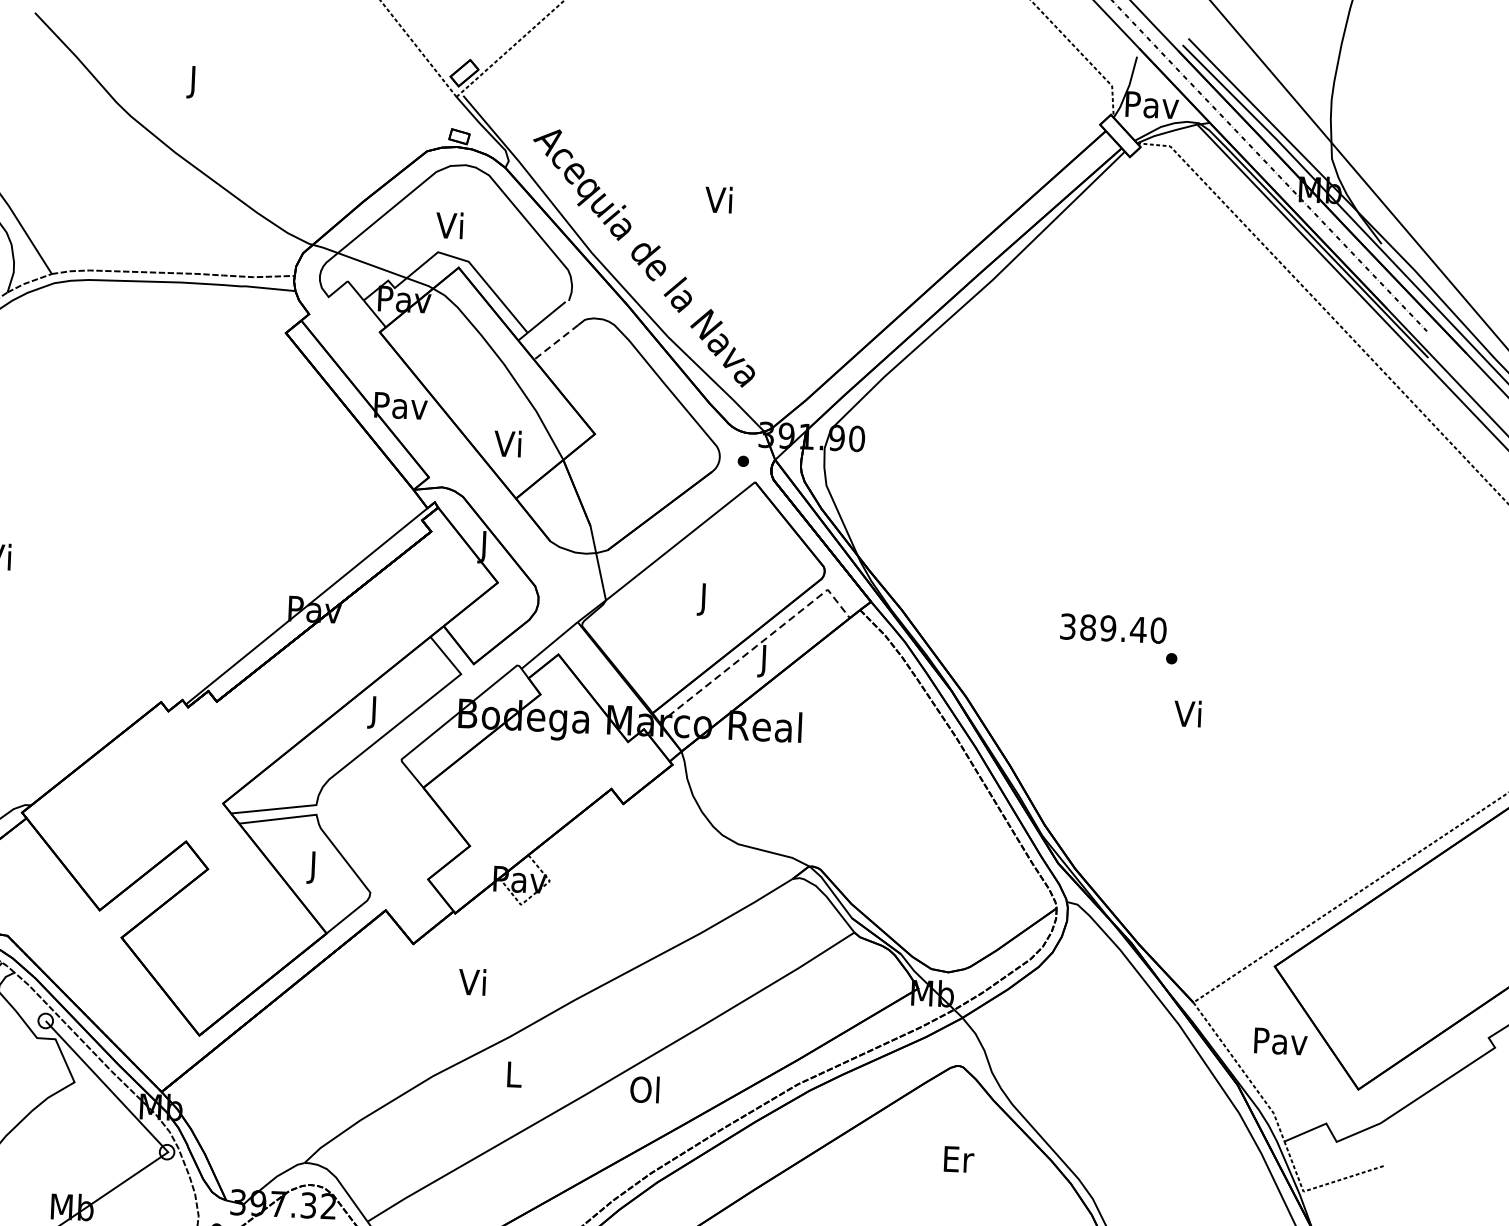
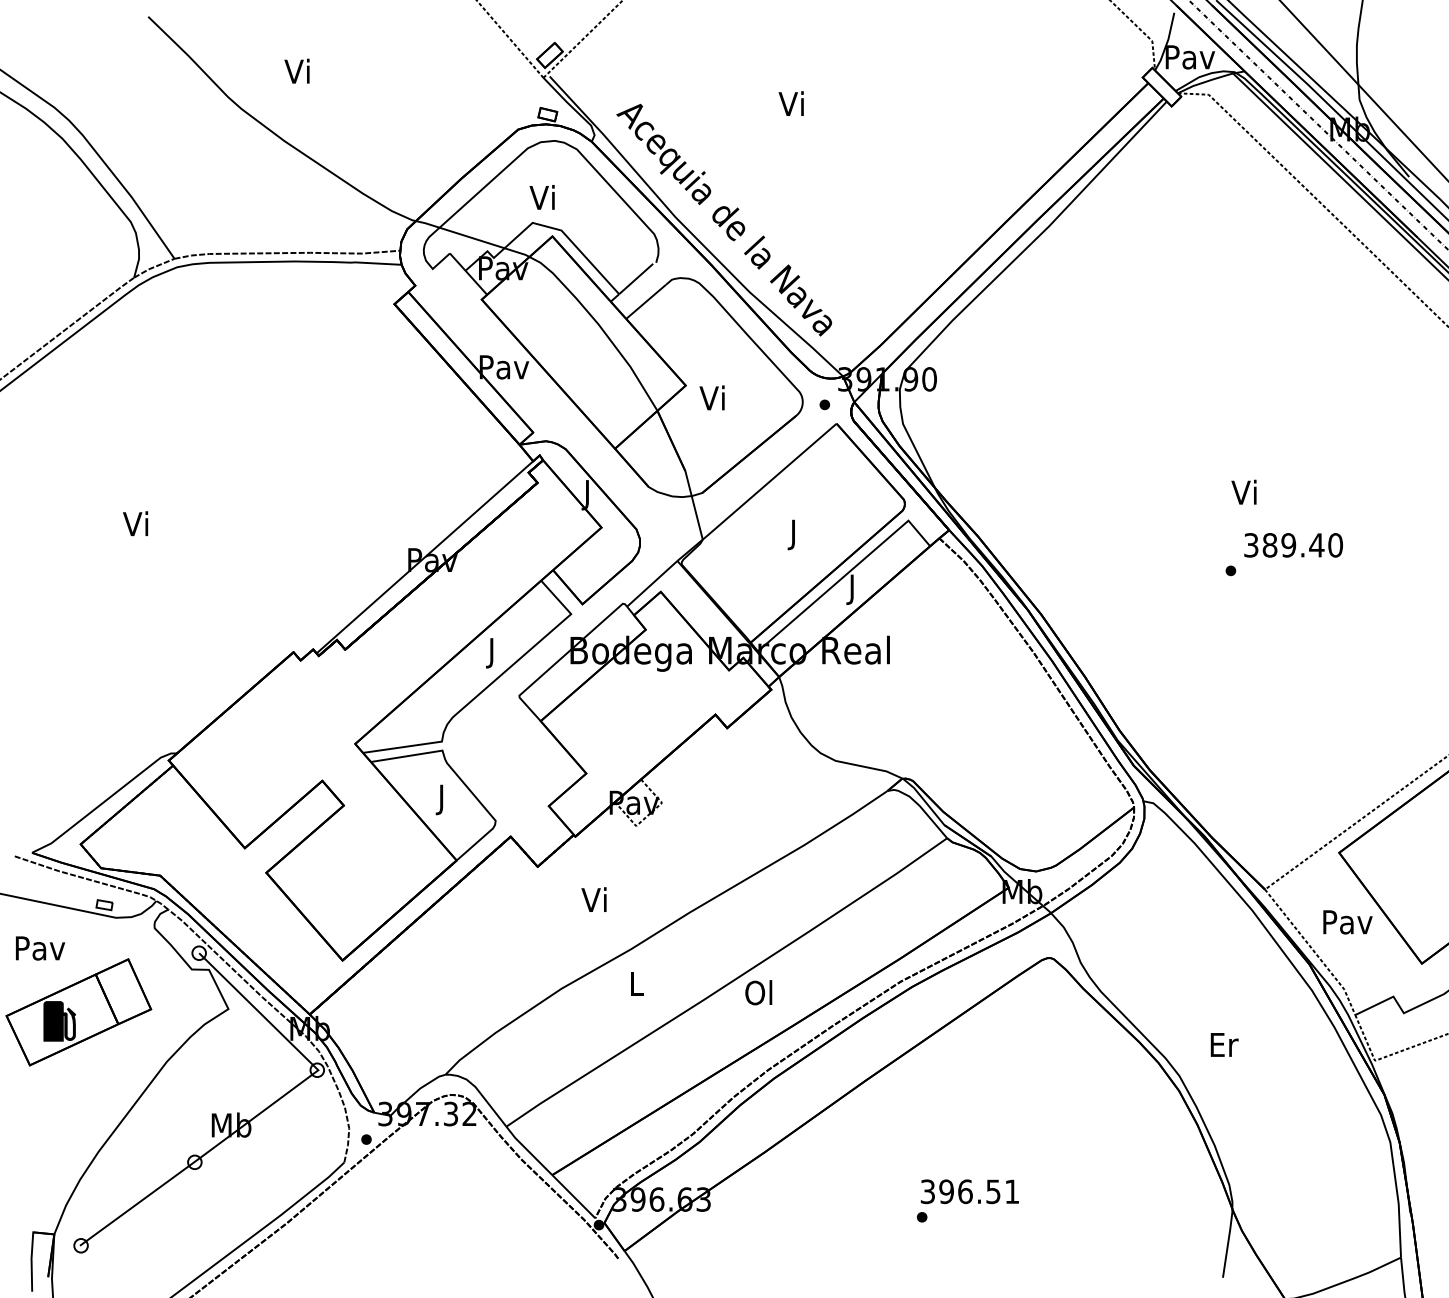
text: (191, 81) -> (296, 74), J -> Vi
text: (717, 199) -> (790, 103), moved
line: (555, 343) -> (645, 302), dashed -> solid
text: (507, 443) -> (711, 397), moved
text: (1113, 628) -> (1293, 545), moved
line: (758, 644) -> (846, 574), dashed -> solid
text: (1187, 712) -> (1243, 491), moved
text: (958, 1159) -> (1224, 1044), moved

